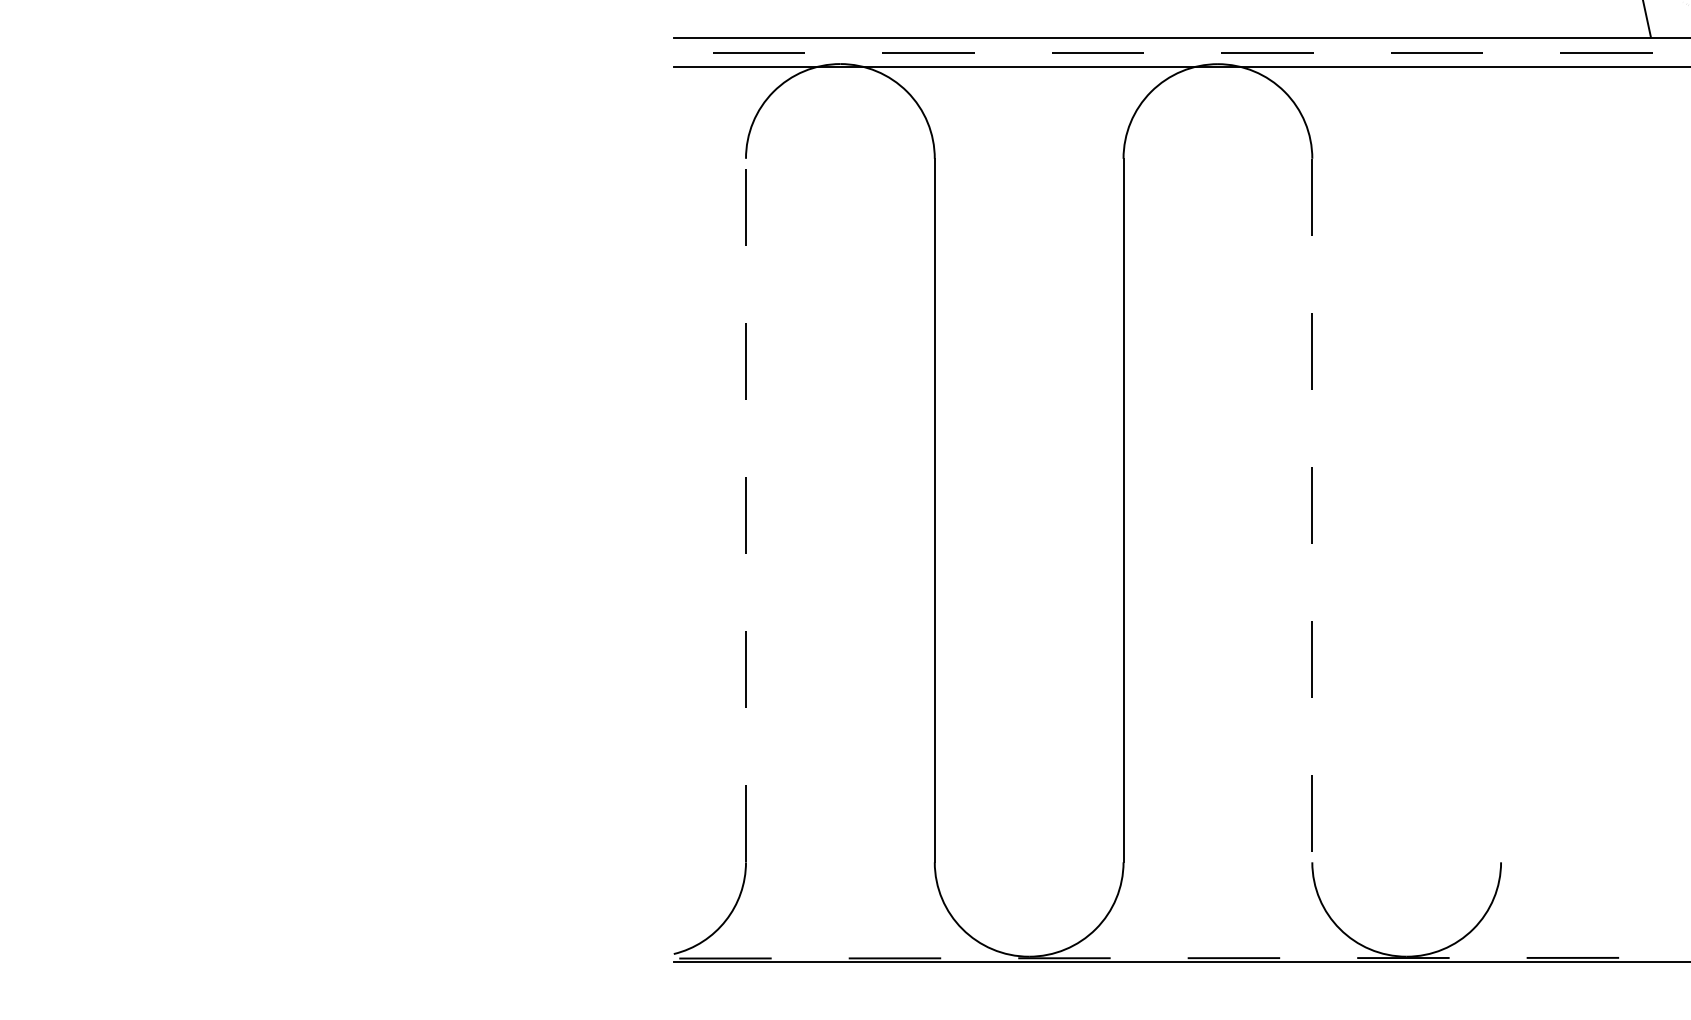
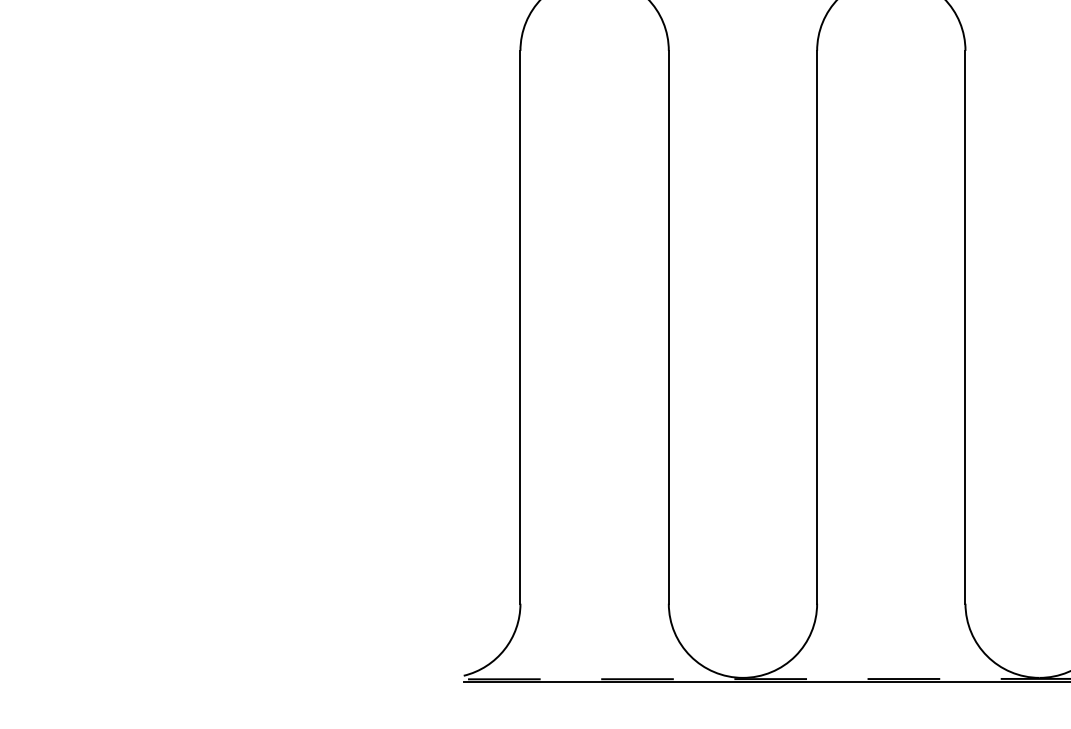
line: (746, 510) -> (520, 327), dashed -> solid
line: (1312, 510) -> (965, 327), dashed -> solid

